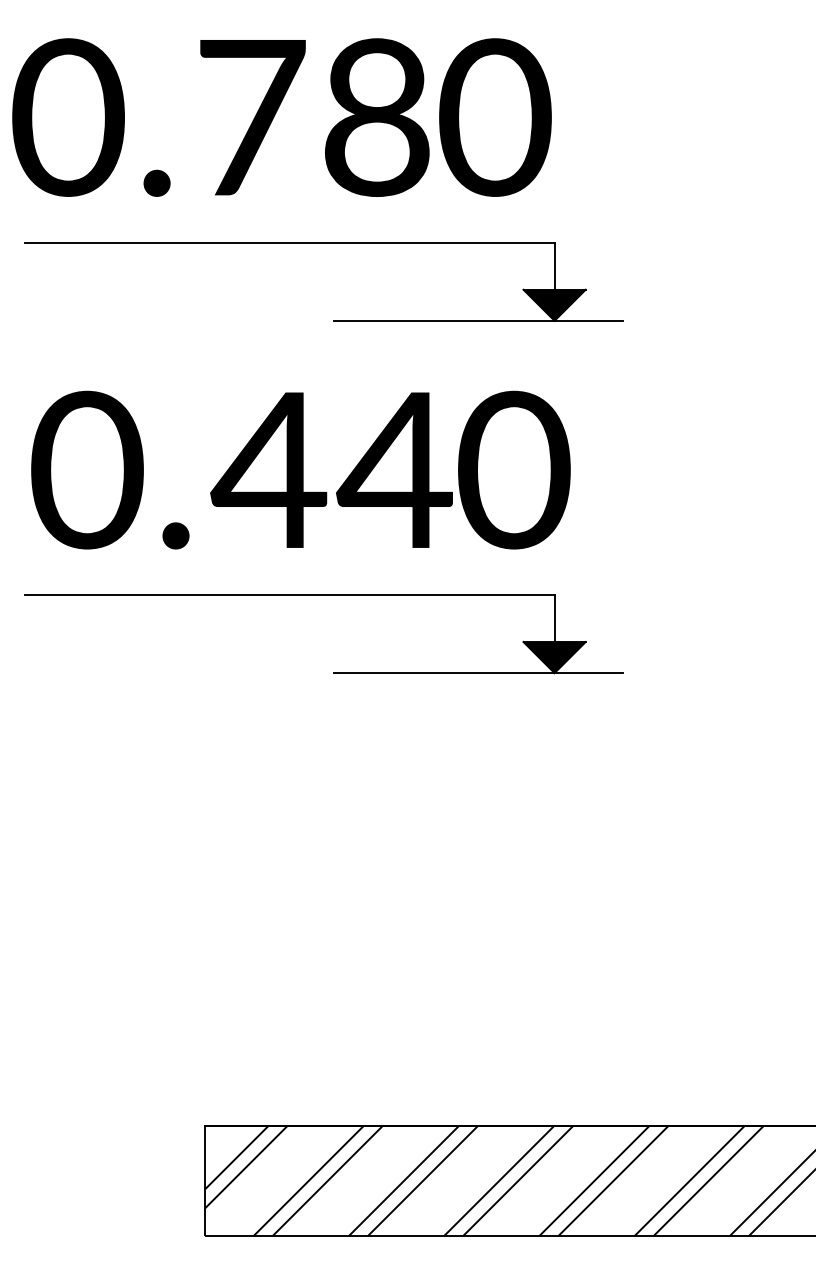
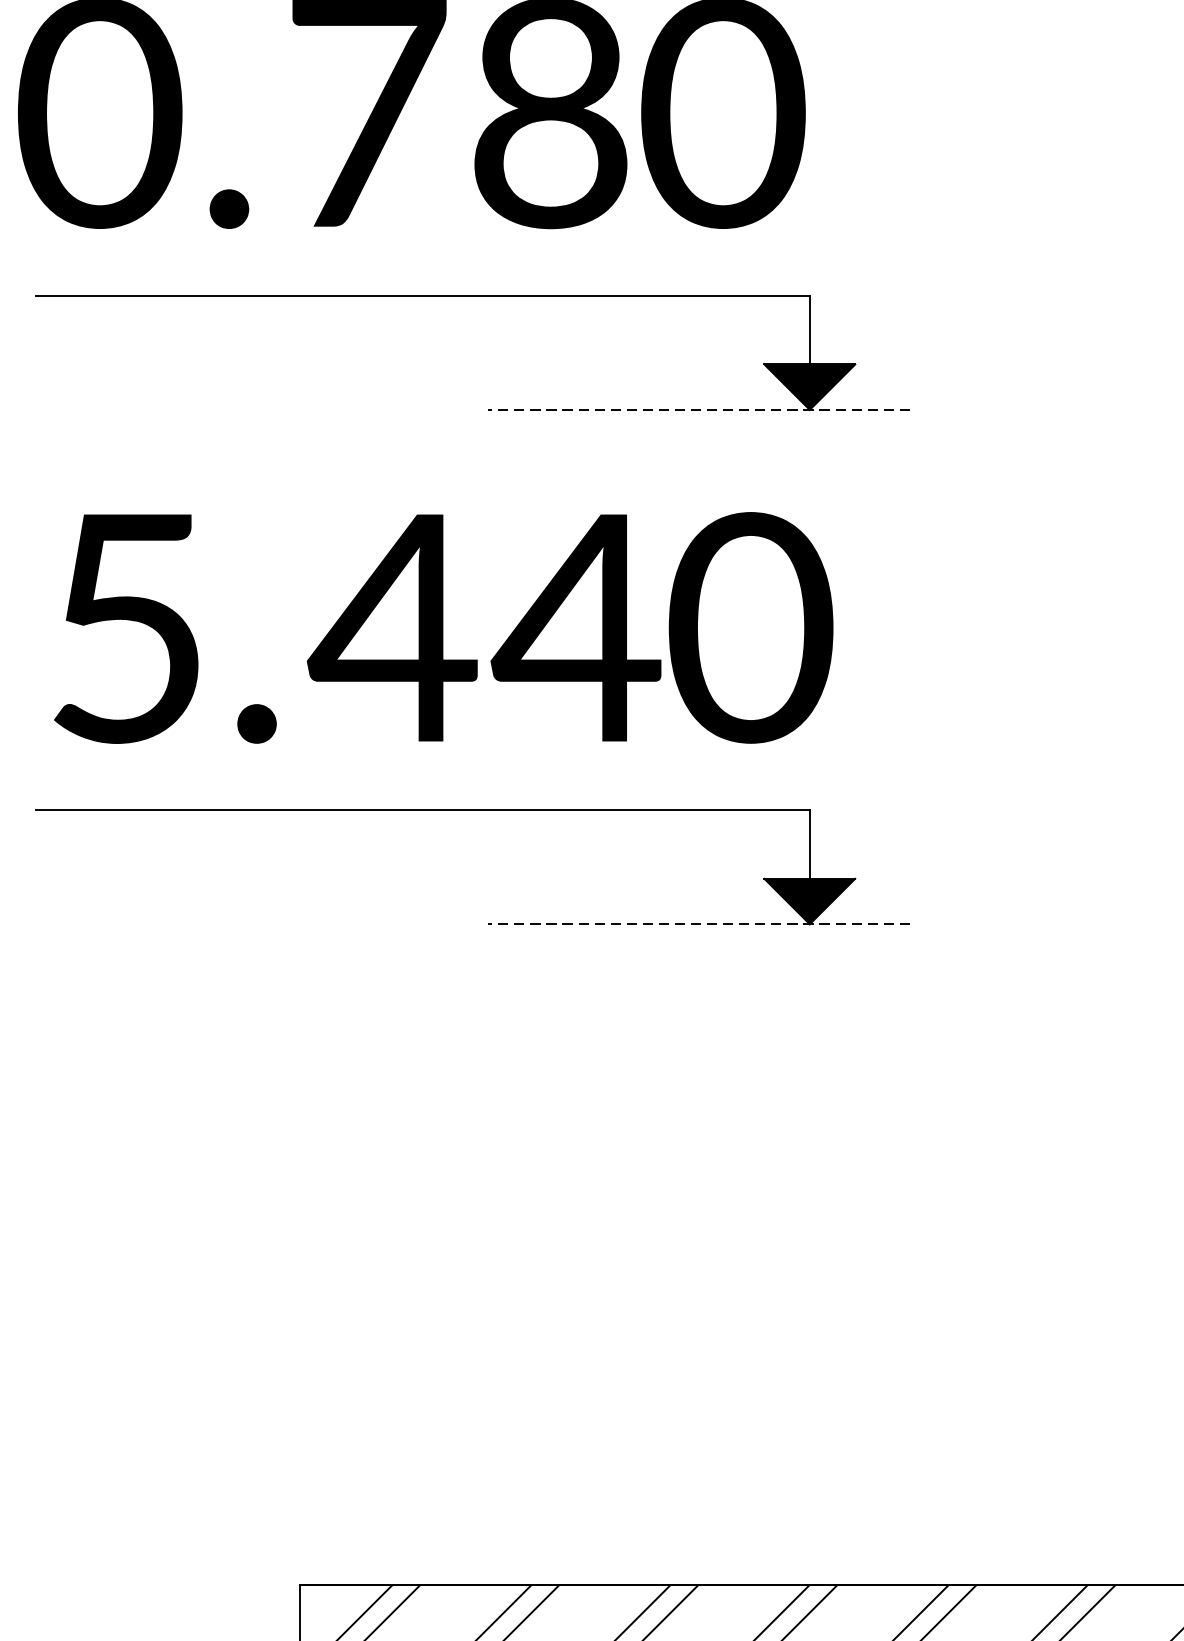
line: (478, 320) -> (698, 409), solid -> dashed
text: (87, 469) -> (127, 626), 0. -> 5.
line: (478, 673) -> (698, 924), solid -> dashed

